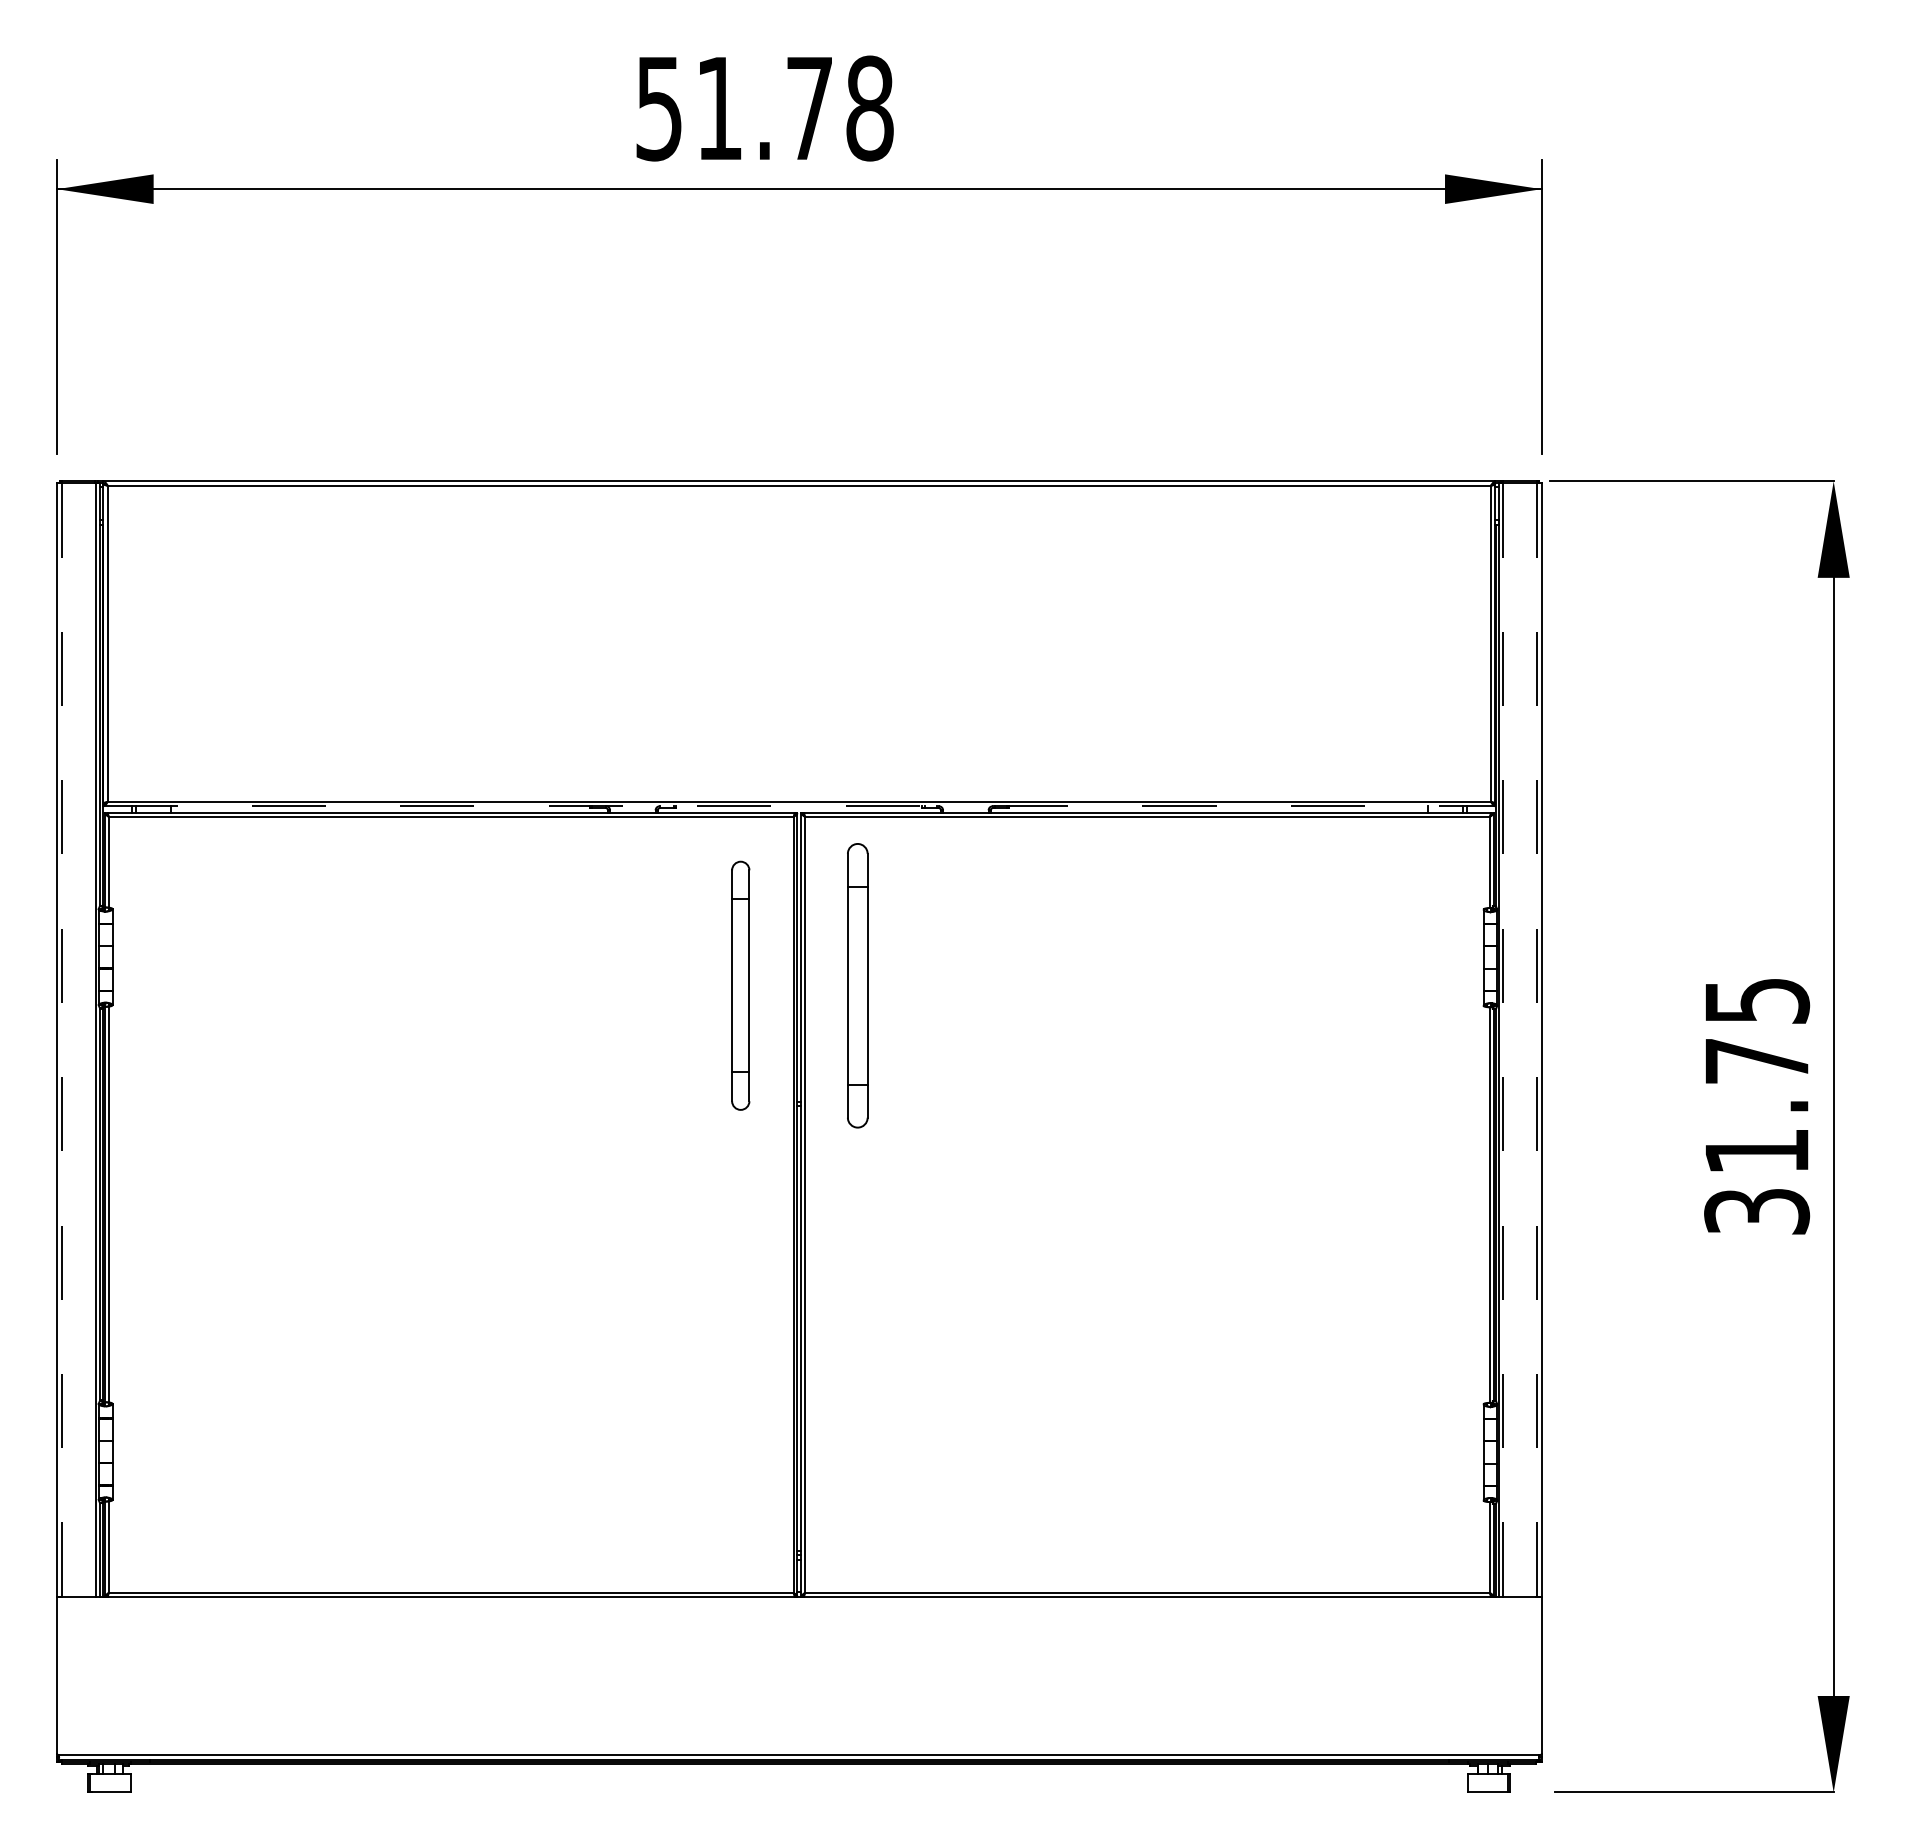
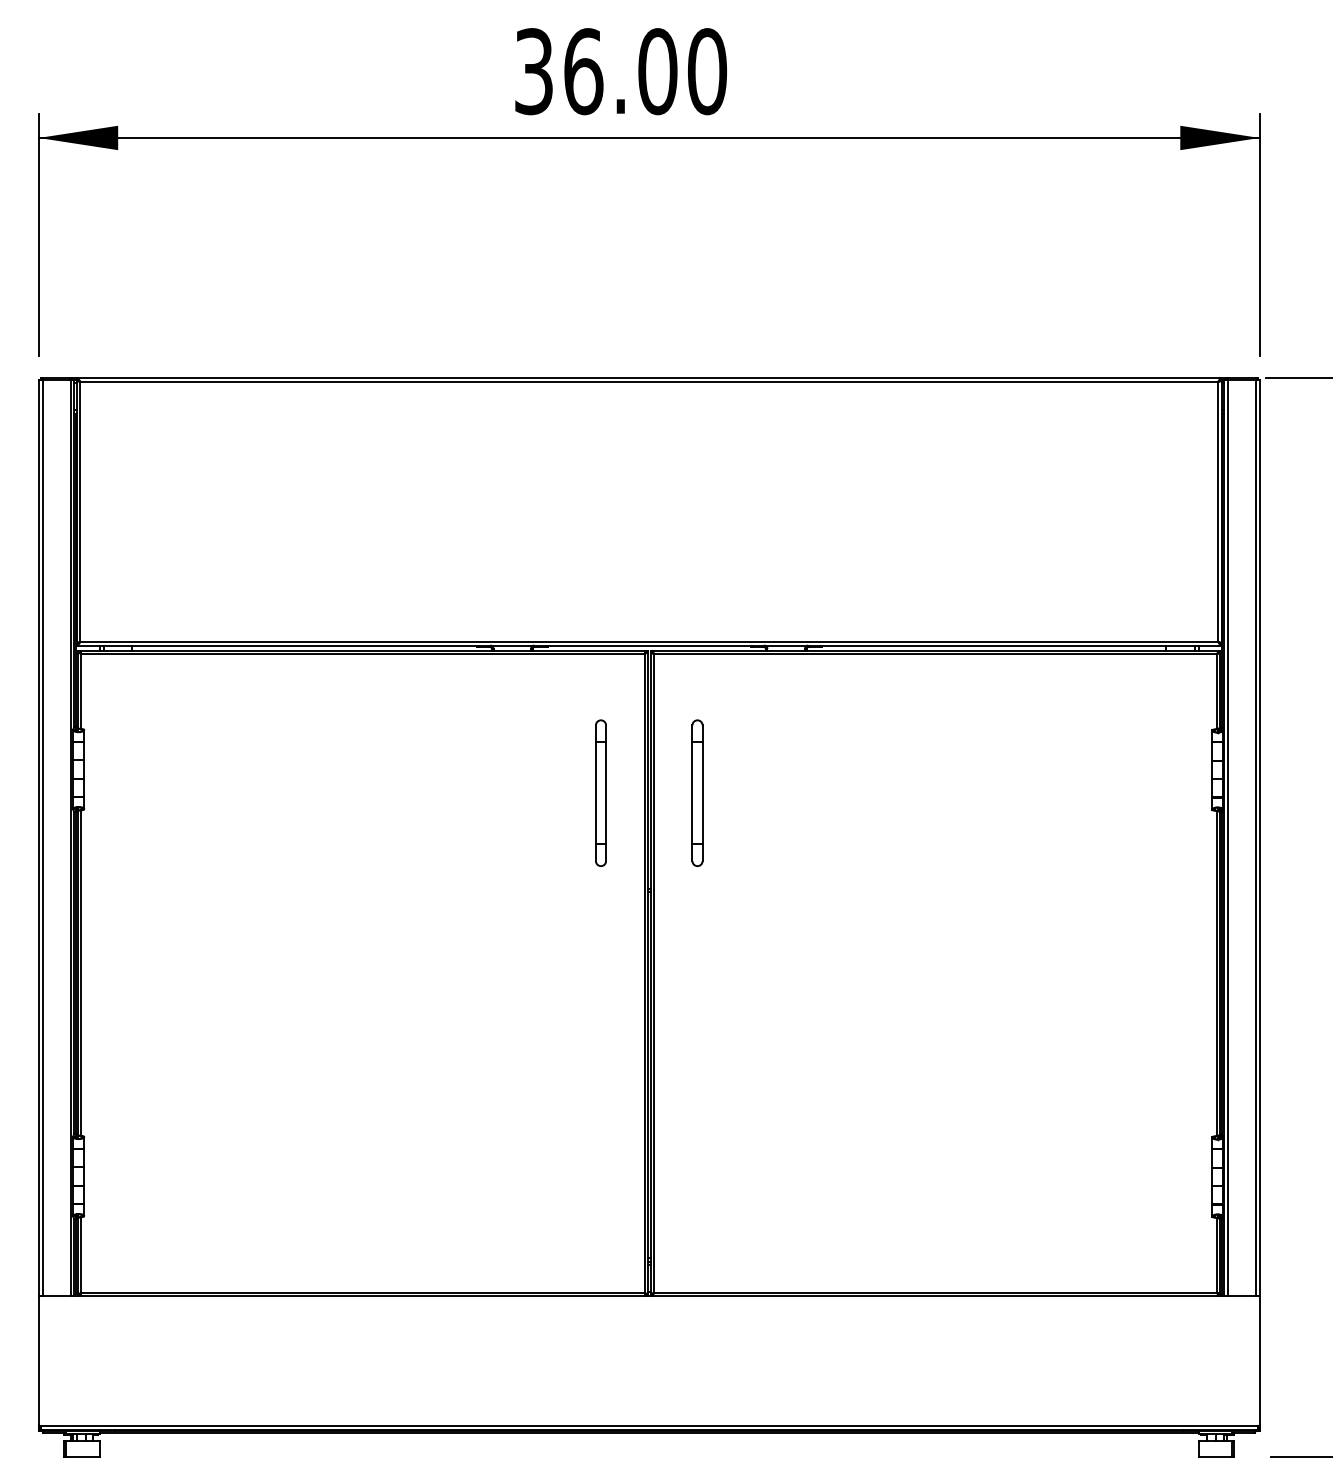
text: (764, 108) -> (620, 71), 51.78 -> 36.00
line: (799, 806) -> (649, 645), dashed -> solid
part: (740, 985) -> (600, 792), size x0.71
part: (858, 985) -> (697, 792), size x0.62
line: (61, 1039) -> (42, 837), dashed -> solid
line: (1503, 1039) -> (1228, 837), dashed -> solid
line: (1537, 1039) -> (1256, 837), dashed -> solid

